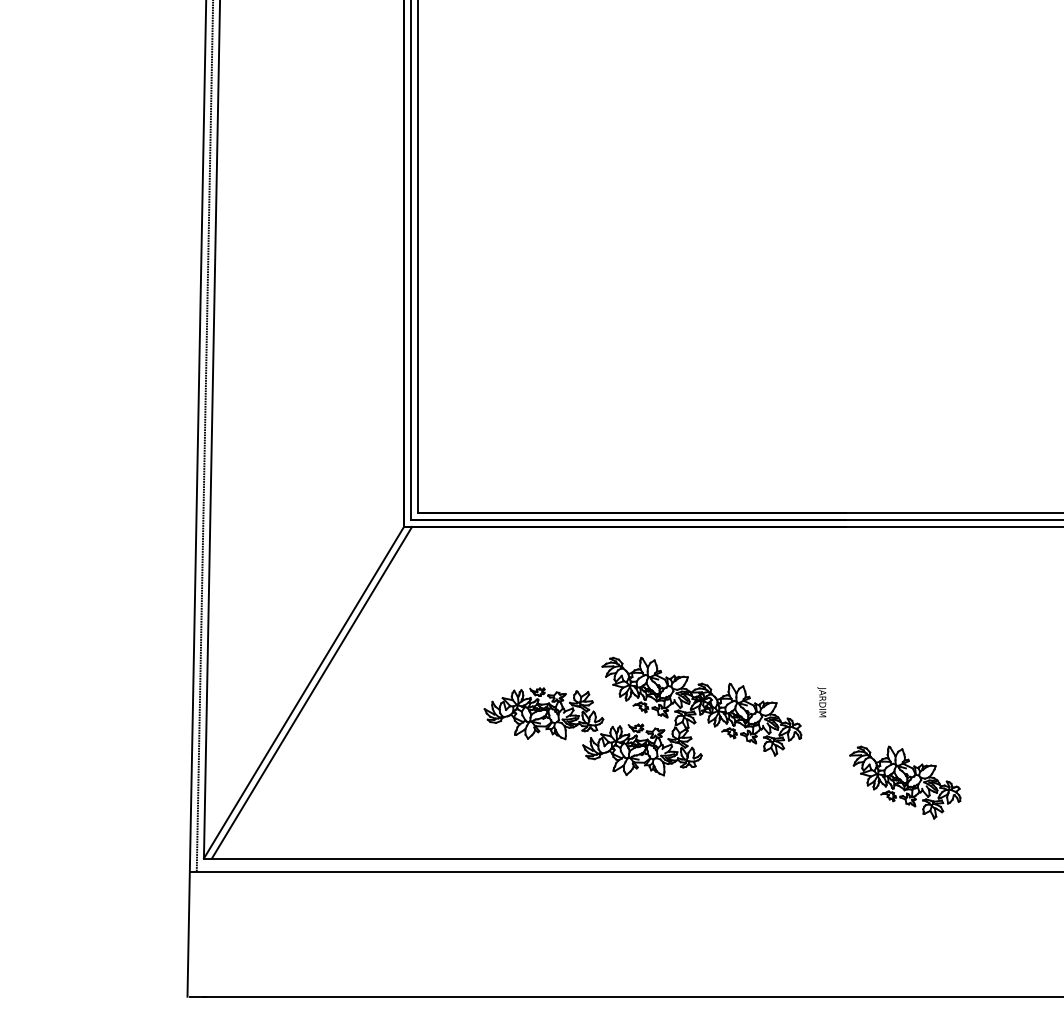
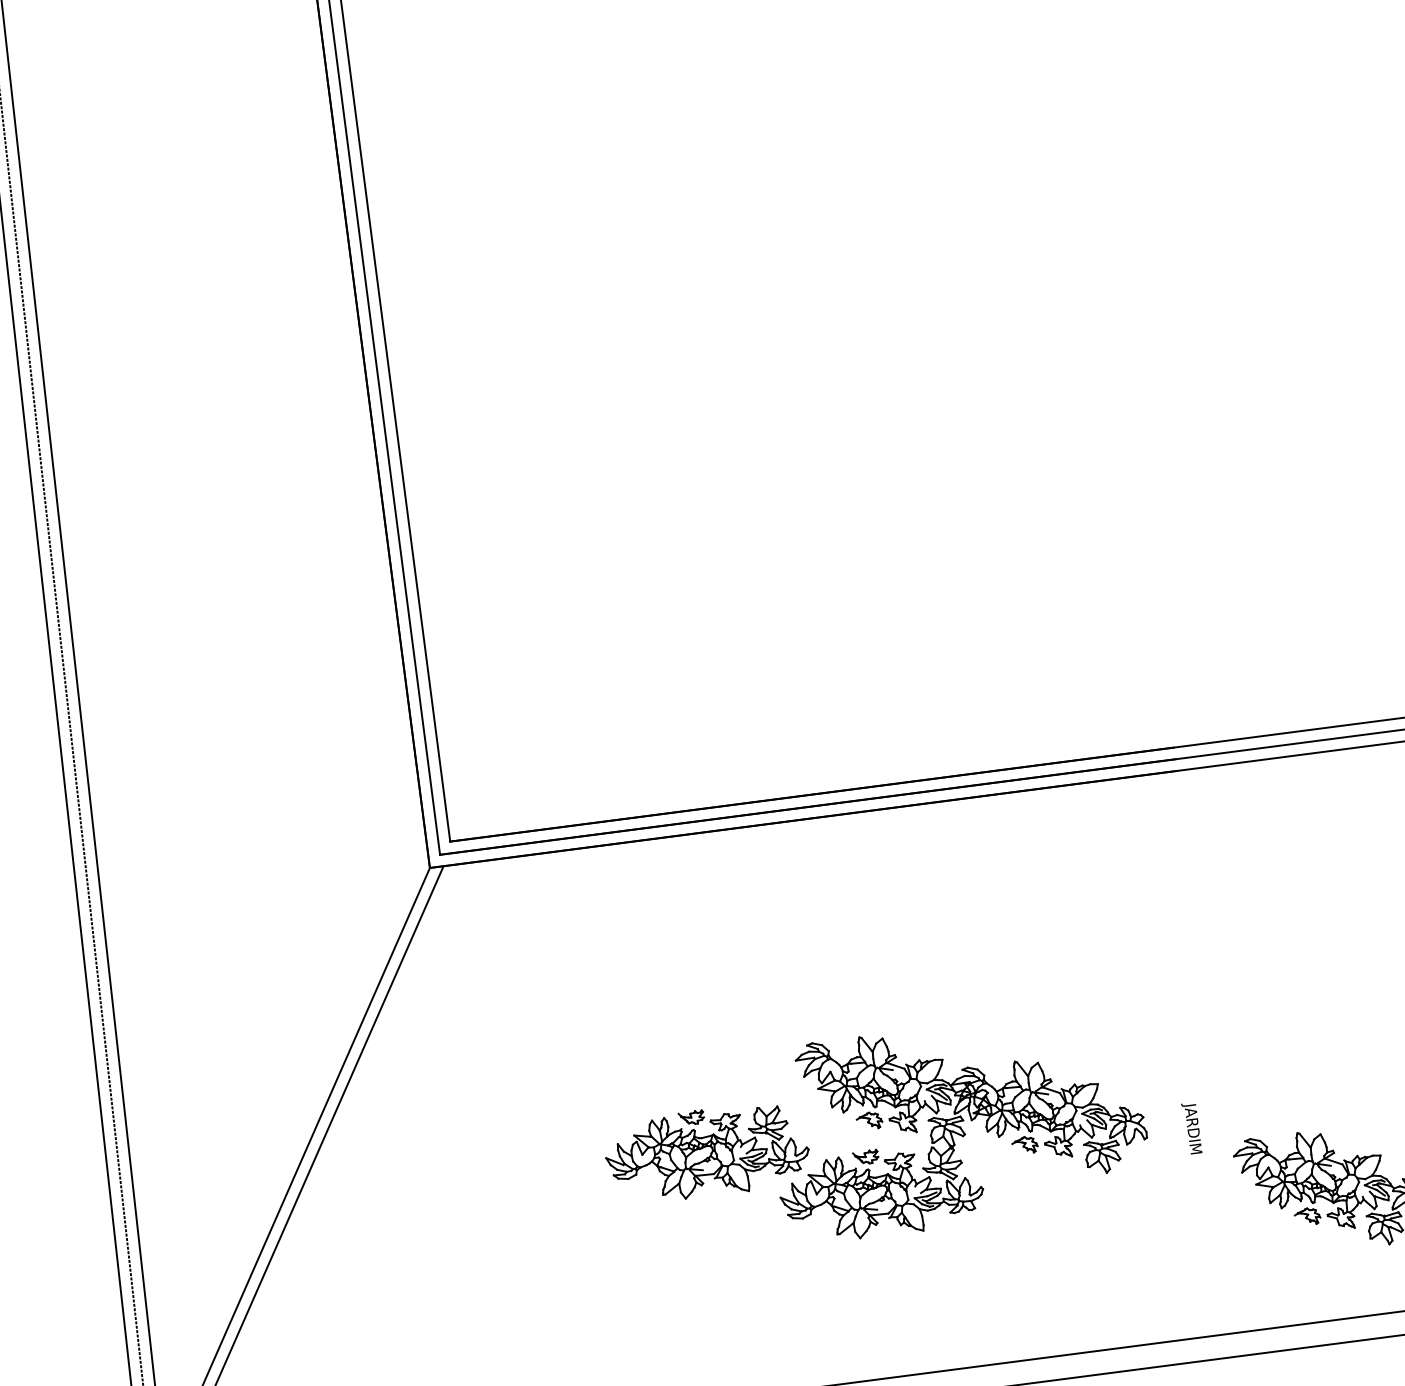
text: (821, 702) -> (1191, 1129), moved

